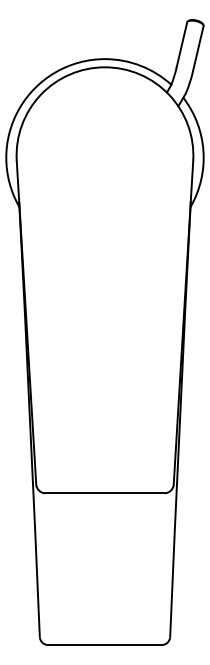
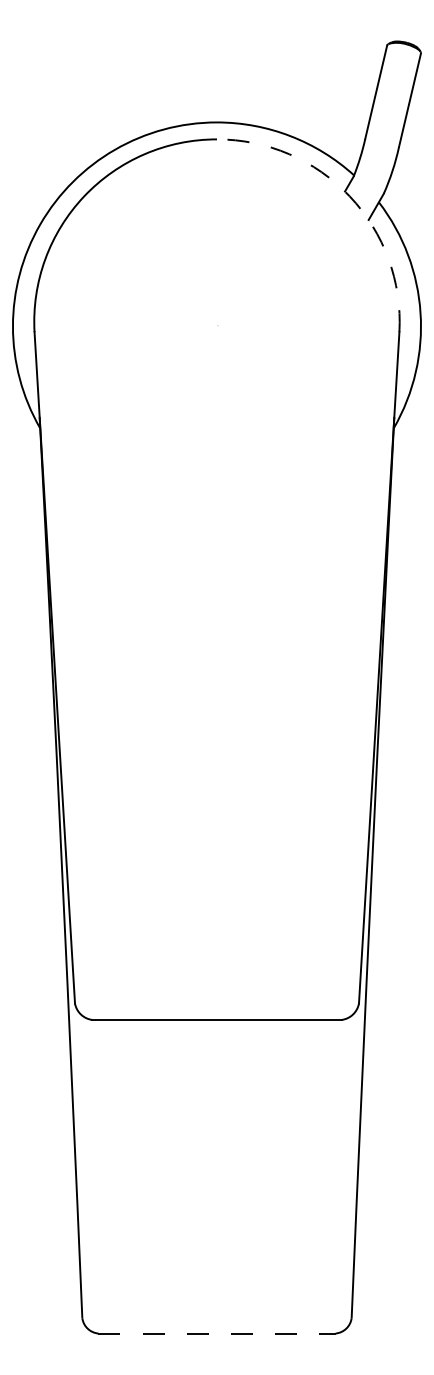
arc: (169, 94) -> (350, 195), solid -> dashed
line: (105, 645) -> (218, 1334), solid -> dashed

